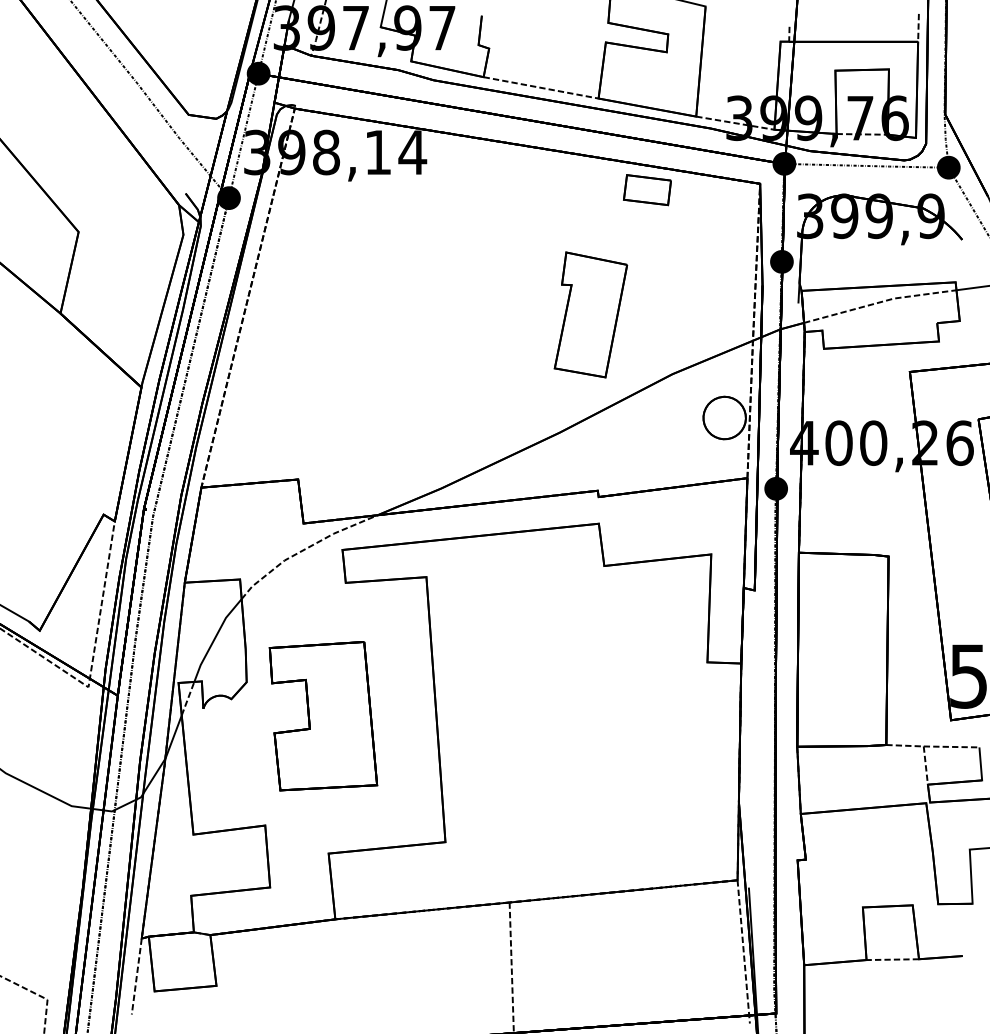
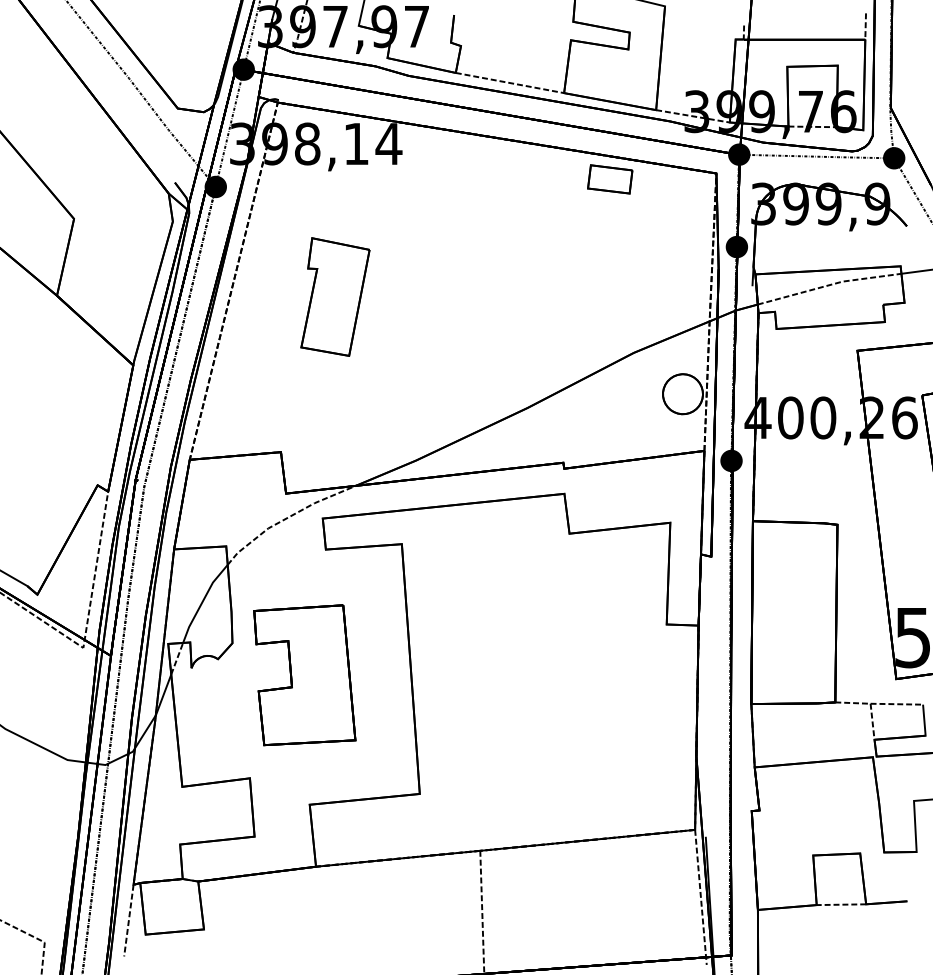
part: (590, 314) -> (335, 296), moved

